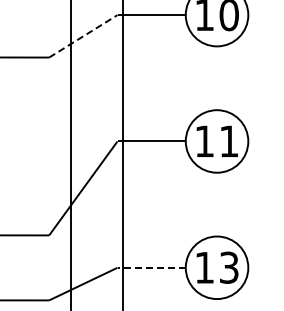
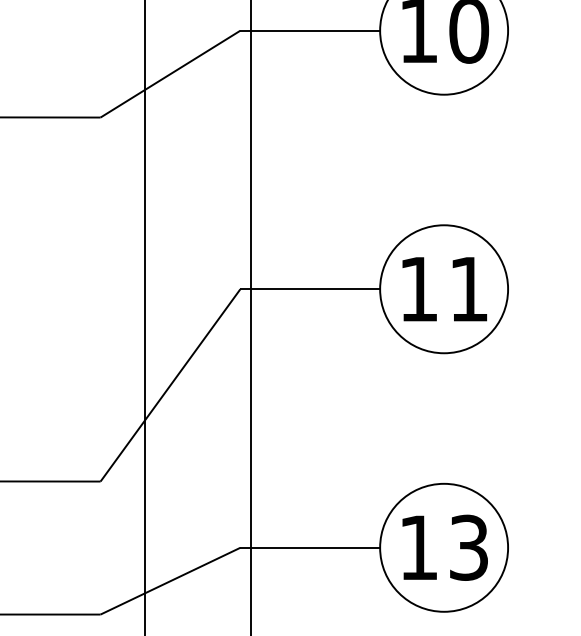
line: (83, 36) -> (170, 74), dashed -> solid
line: (151, 267) -> (309, 547), dashed -> solid

